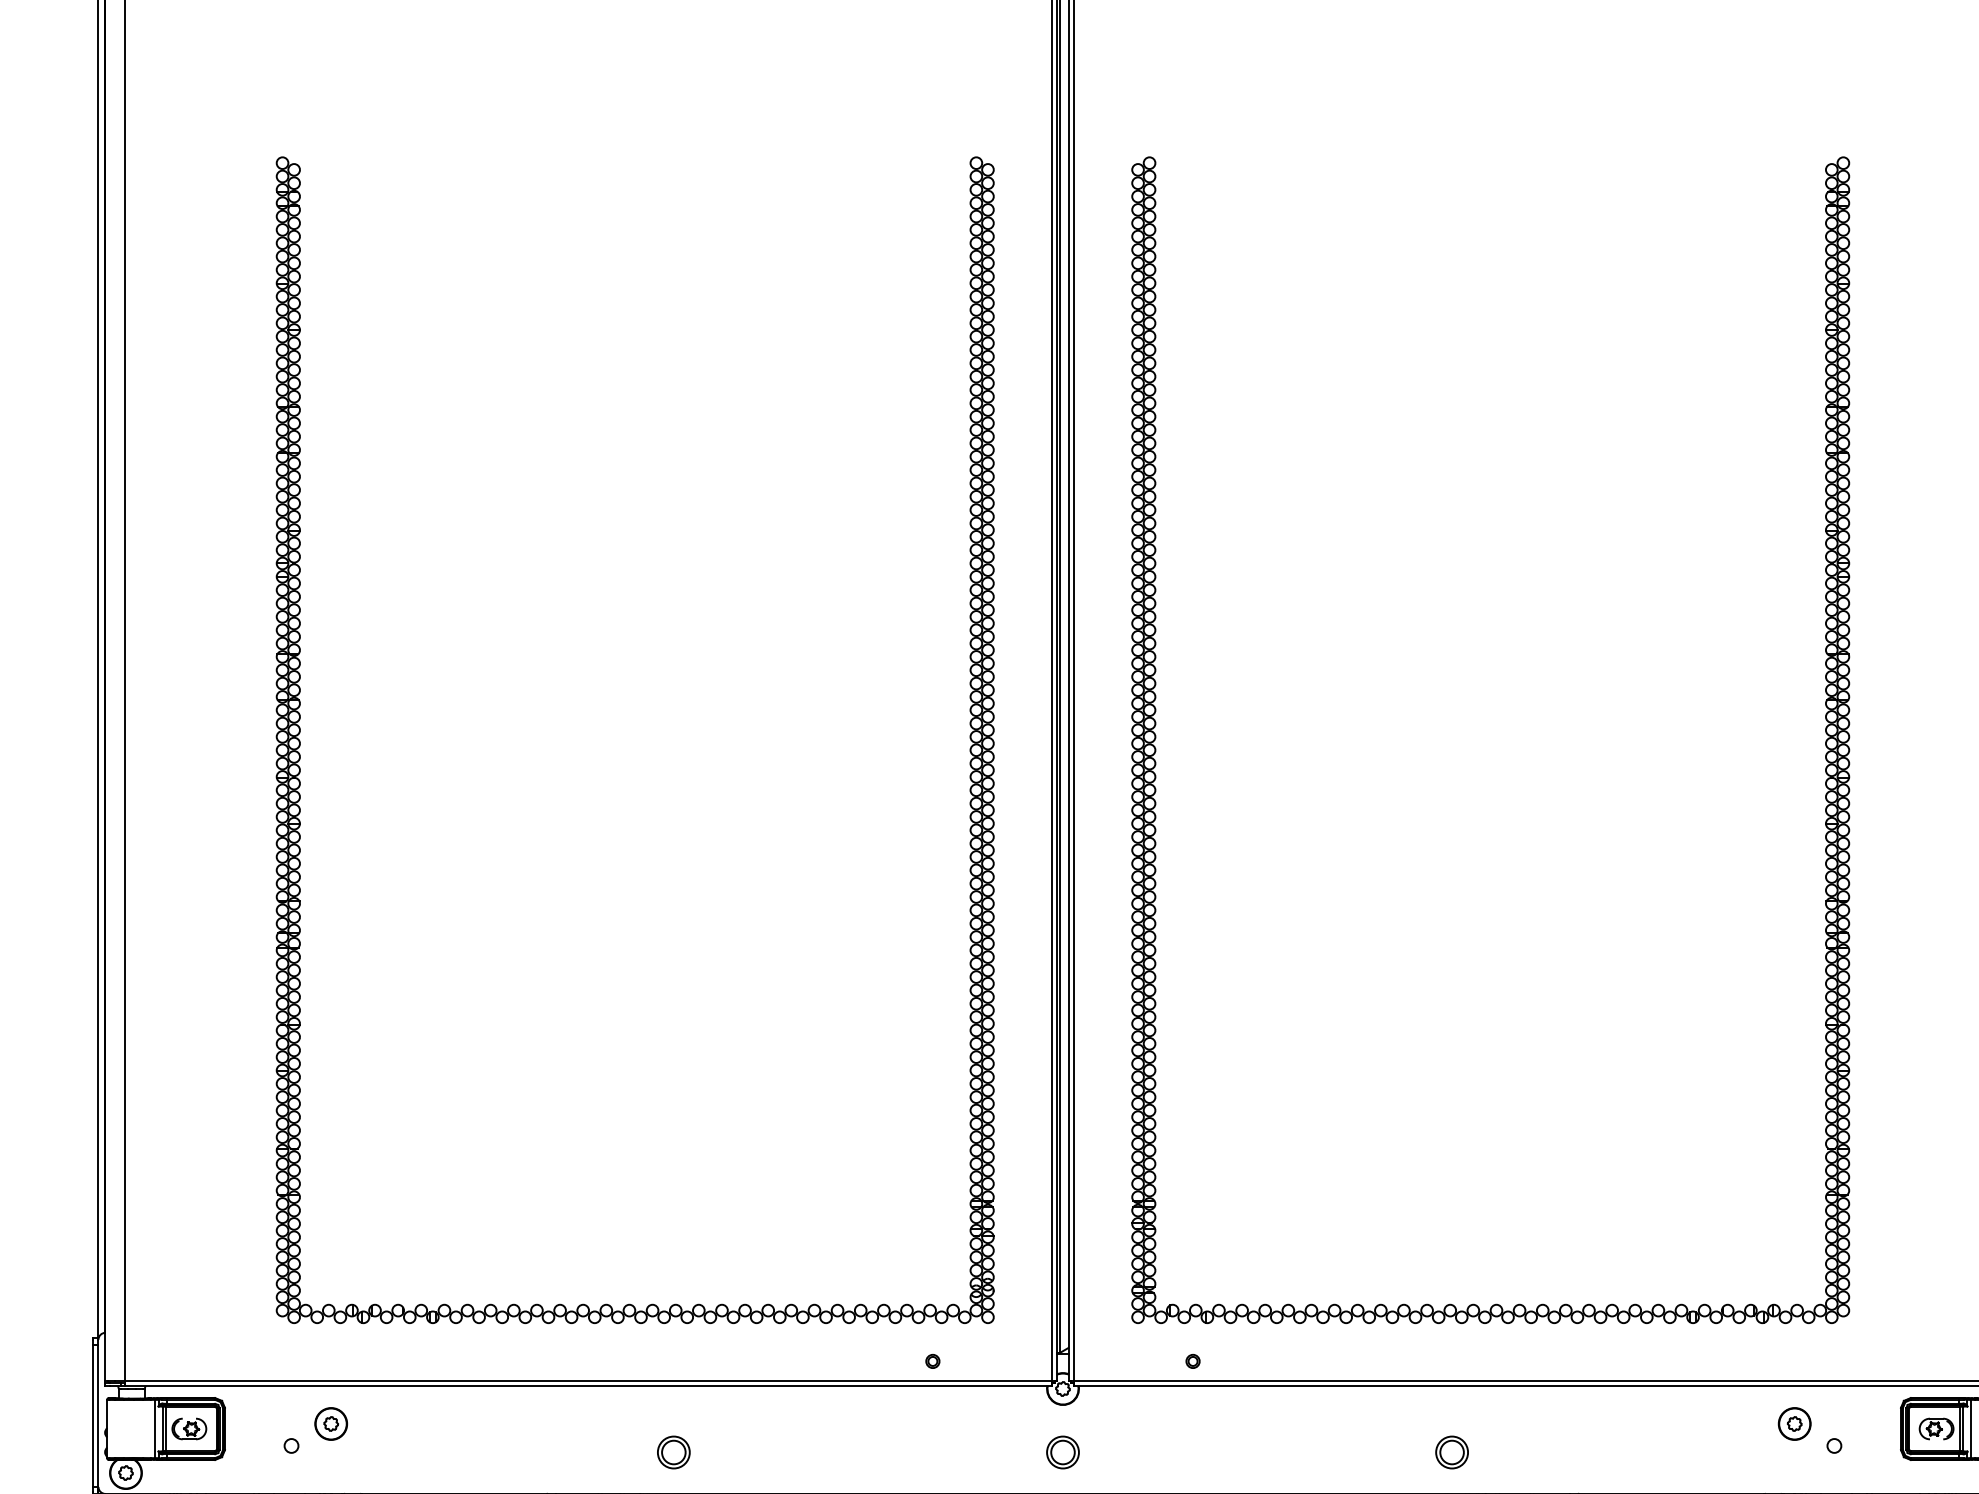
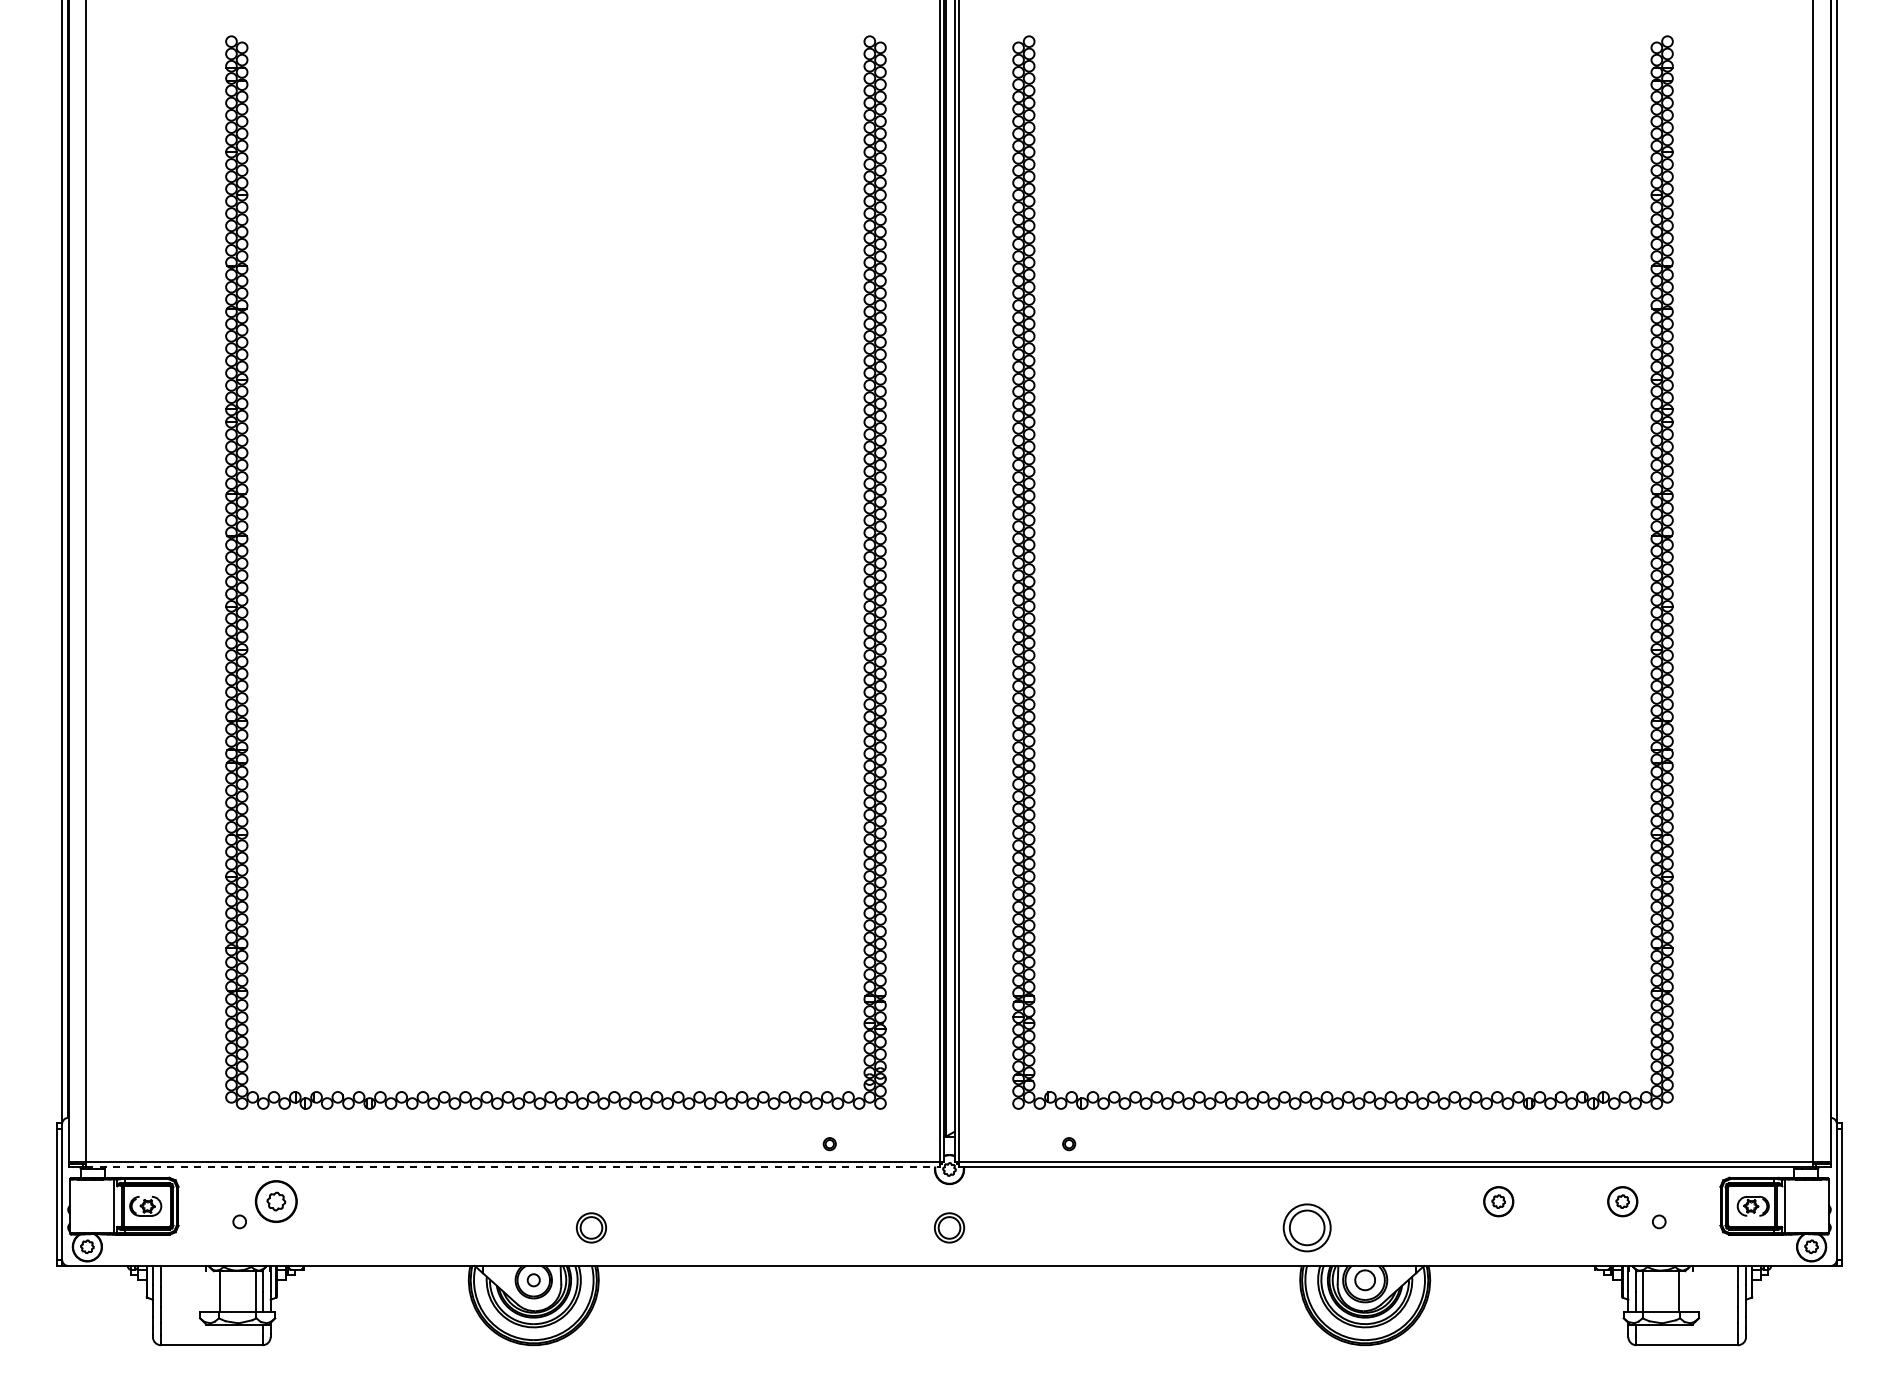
line: (589, 1385) -> (513, 1166), solid -> dashed
part: (330, 1423) -> (275, 1201), size x1.4
part: (1659, 1423) -> (1498, 1201), added
part: (1452, 1452) -> (1307, 1227), size x1.6

